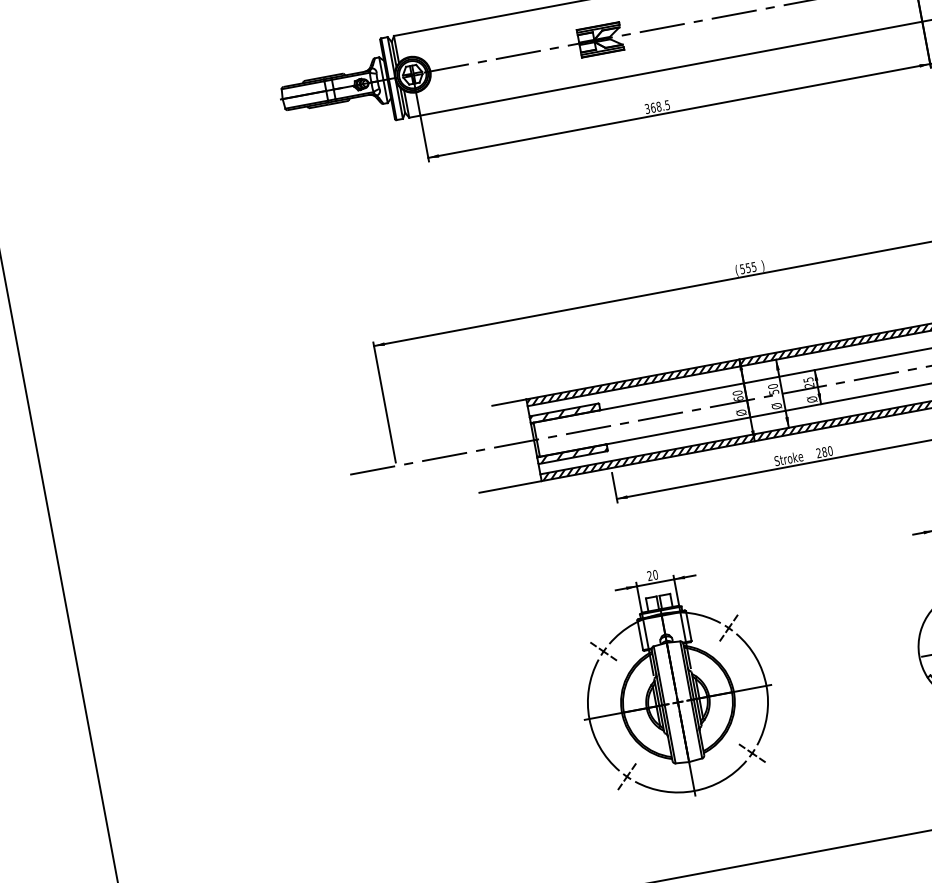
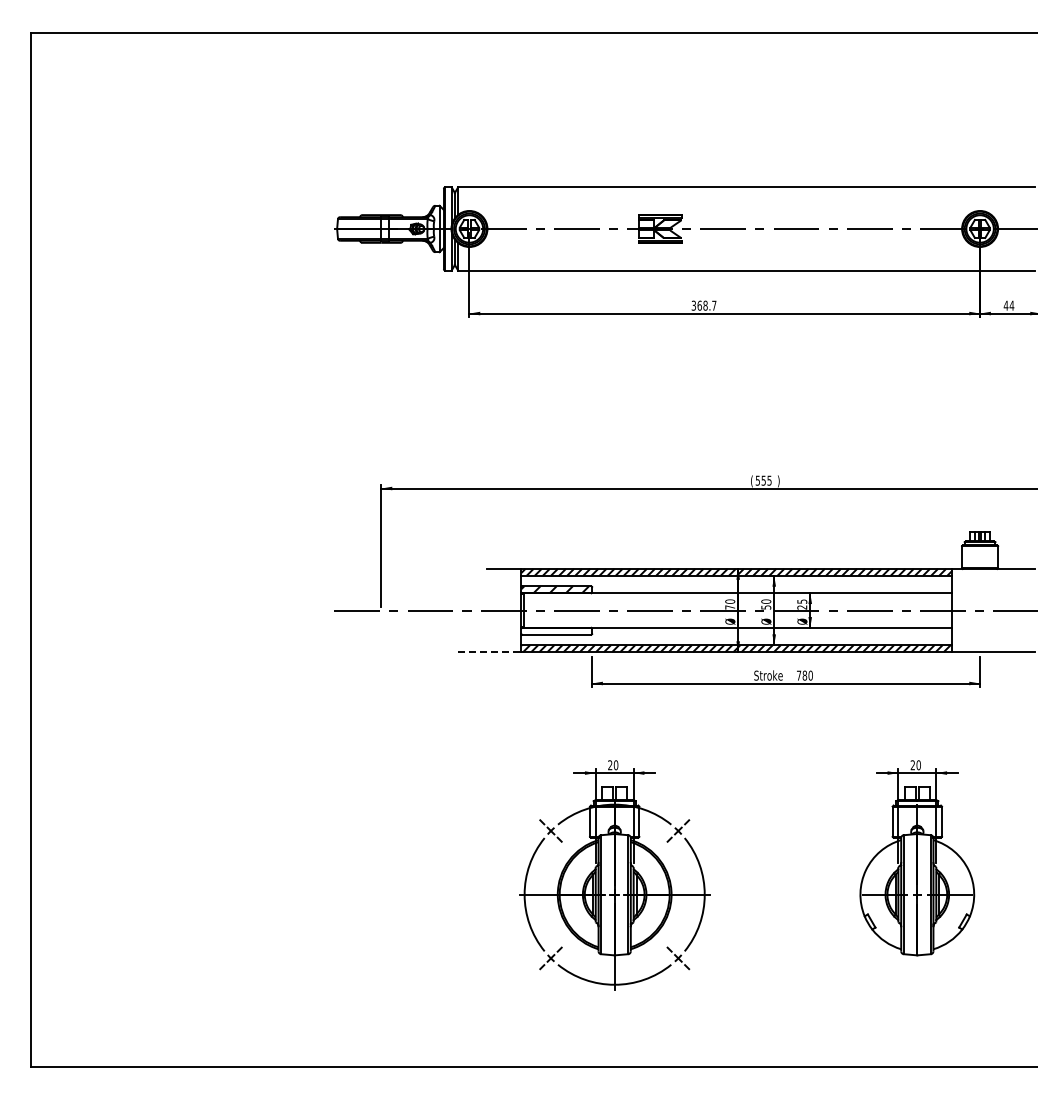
text: (667, 104) -> (714, 305), 368.5 -> 368.7
text: (738, 398) -> (730, 607), 60 -> 70
hatch: (574, 453) -> (558, 630), removed
text: (818, 453) -> (798, 675), 280 -> 780
line: (510, 487) -> (489, 652), solid -> dashed

